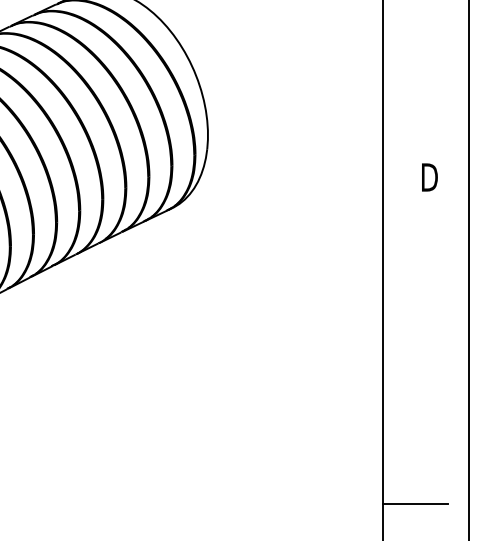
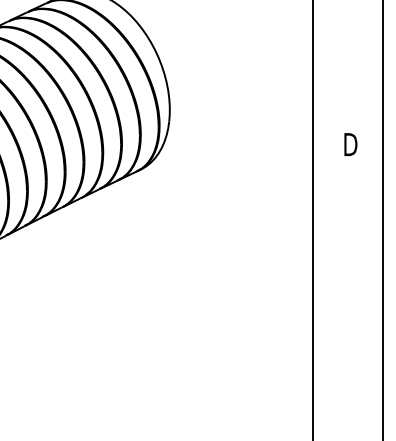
line: (415, 504) -> (339, 411), removed

